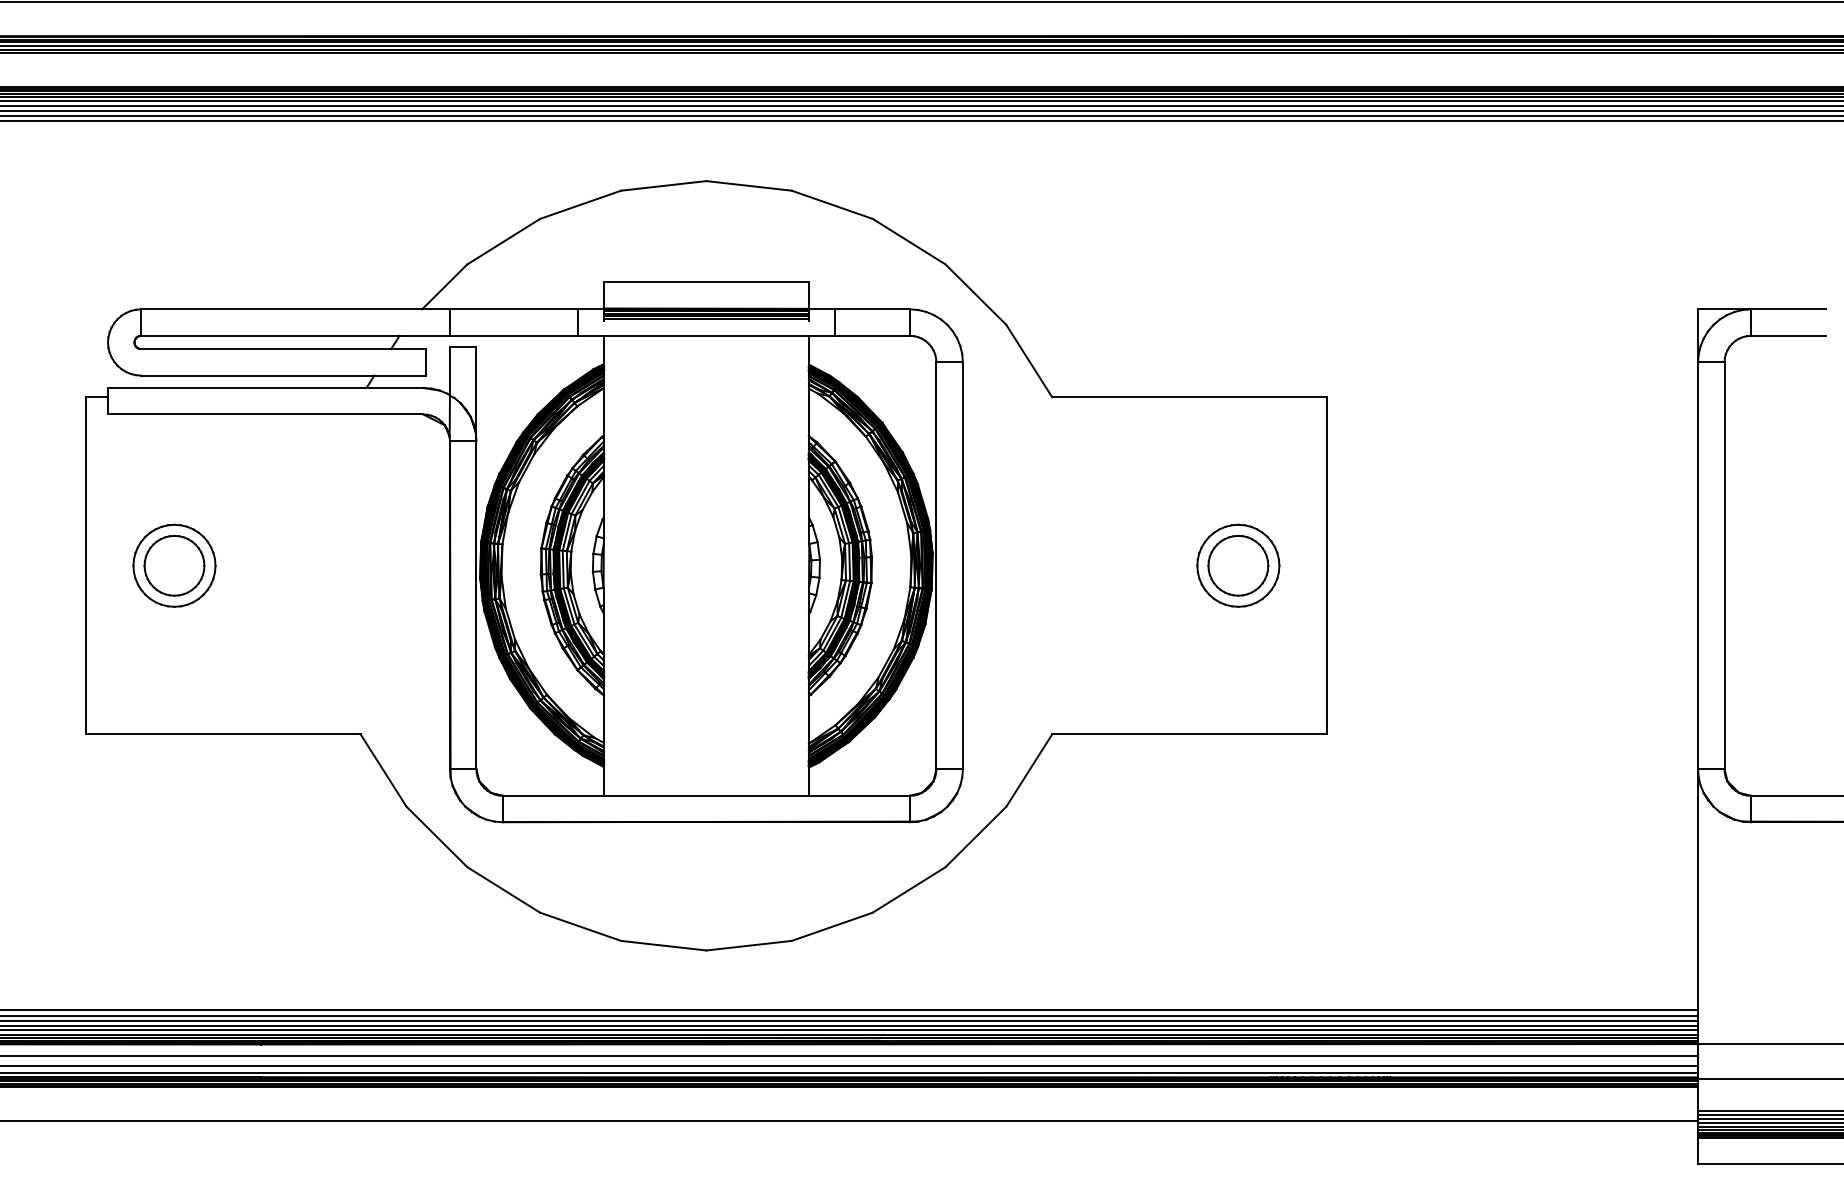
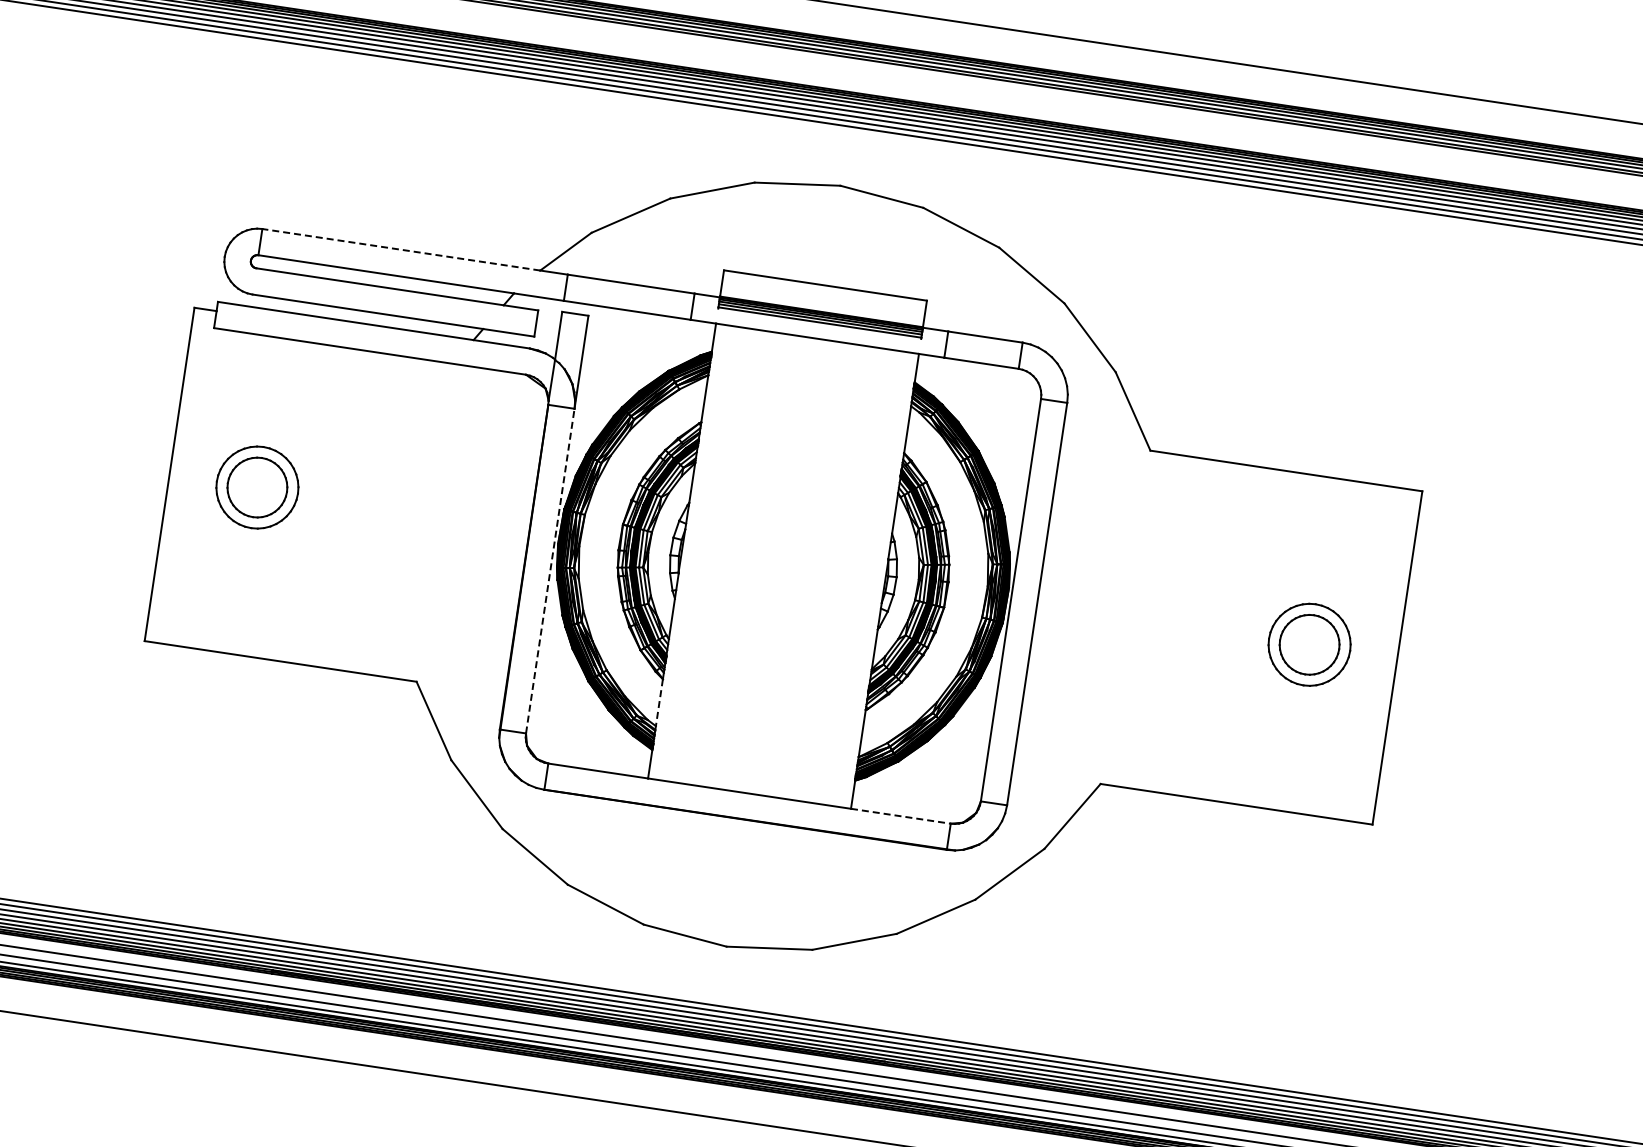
line: (281, 309) -> (401, 249), solid -> dashed
line: (476, 604) -> (550, 570), solid -> dashed
line: (603, 719) -> (659, 703), solid -> dashed
line: (859, 795) -> (900, 816), solid -> dashed

